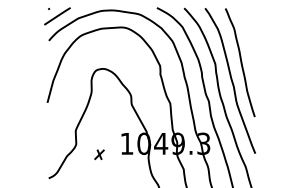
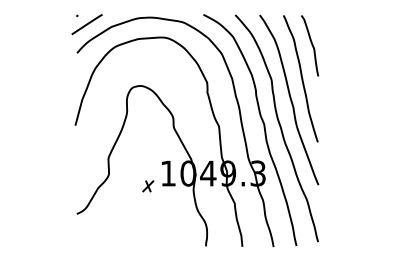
curve: (249, 34) -> (311, 45), added
part: (99, 154) -> (148, 186), moved

